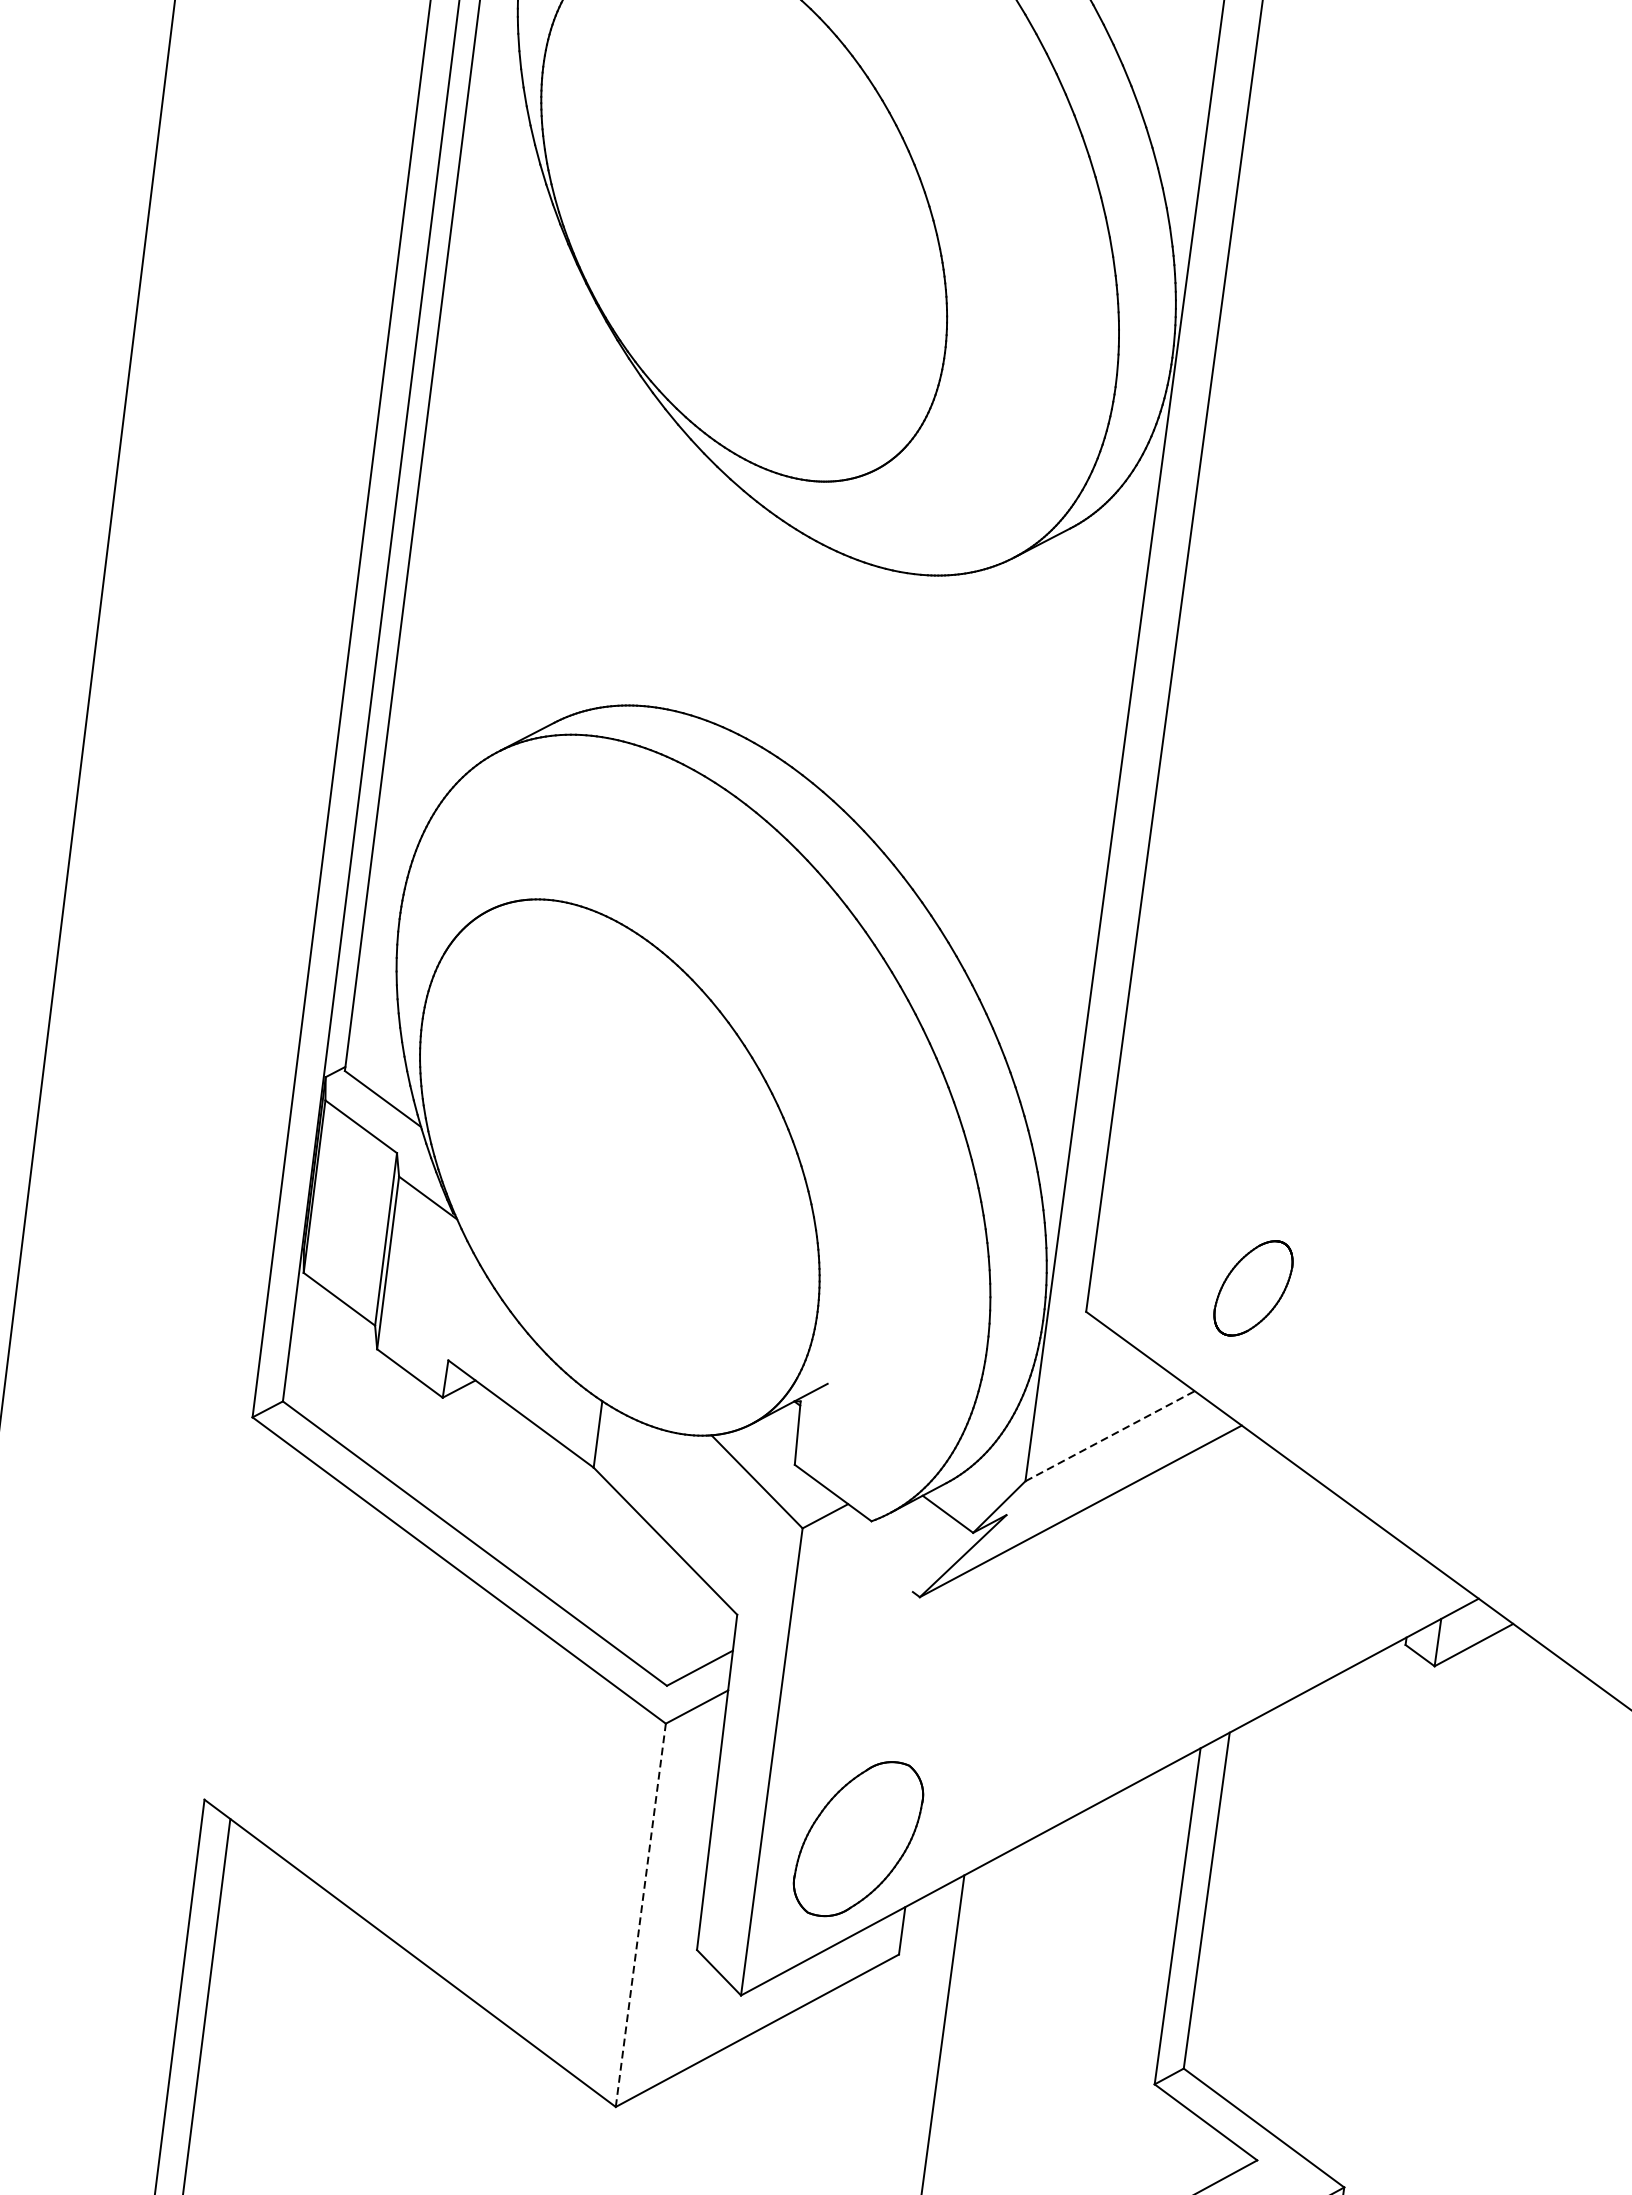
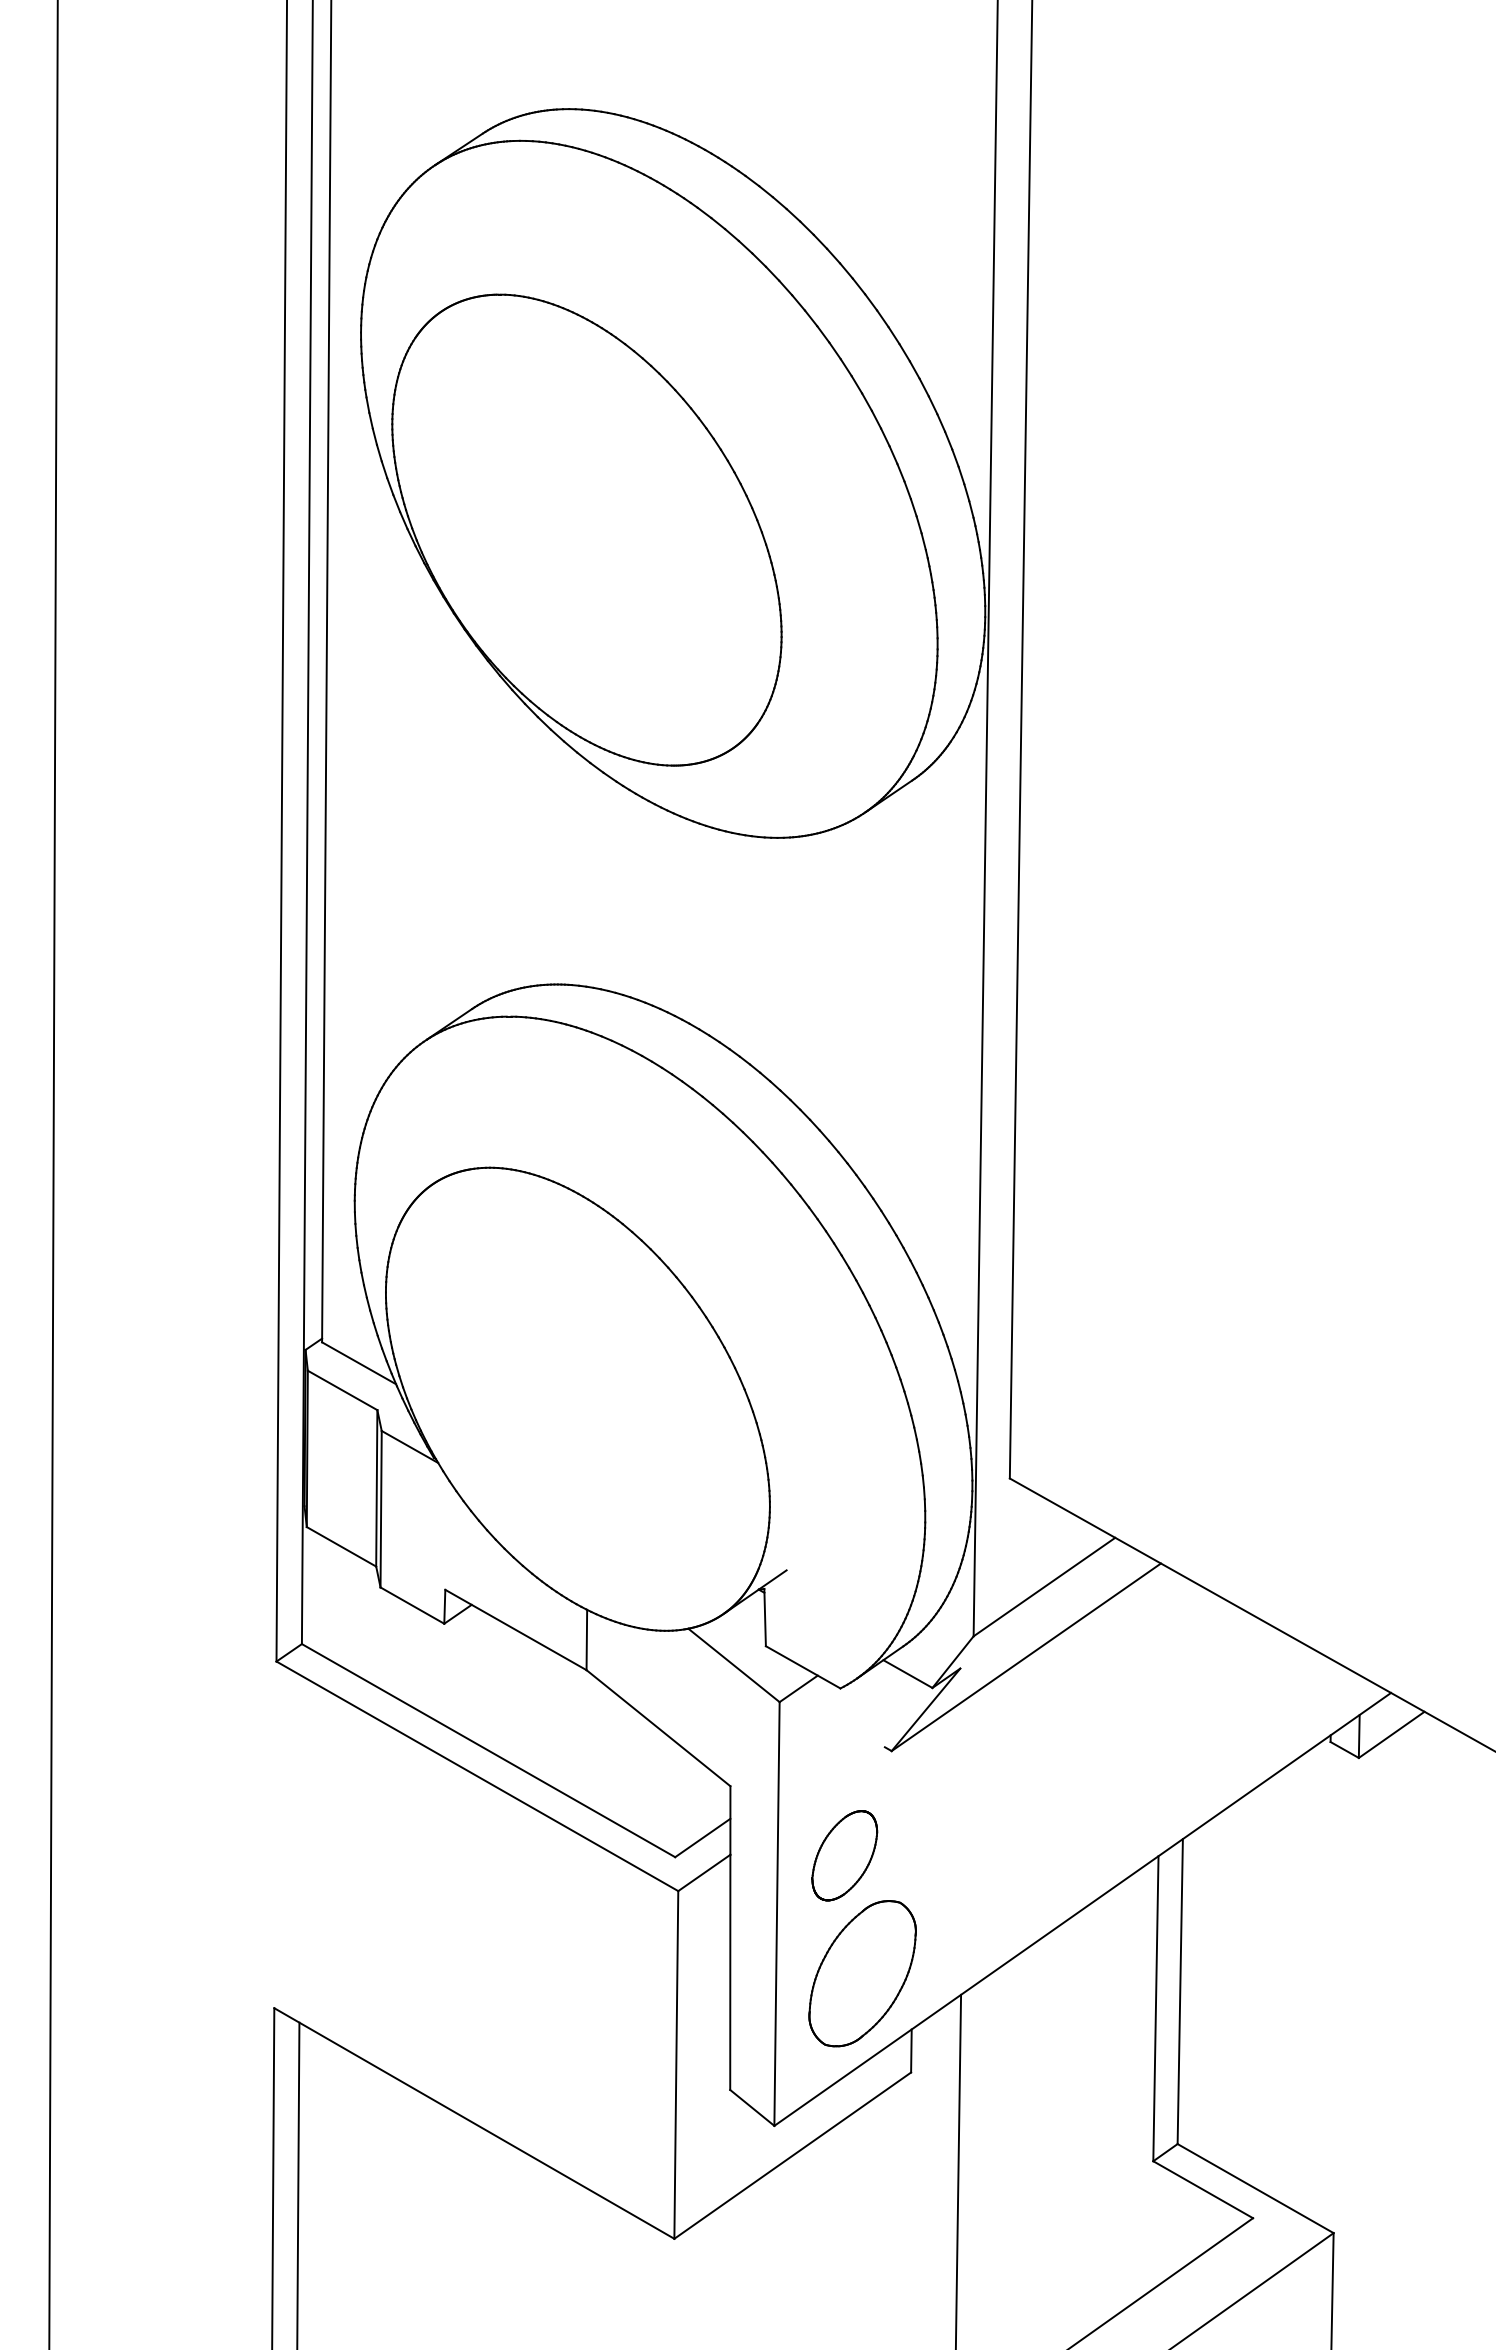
part: (1253, 1288) -> (844, 1855), moved
line: (1110, 1435) -> (1044, 1586), dashed -> solid
line: (641, 1914) -> (676, 2064), dashed -> solid

